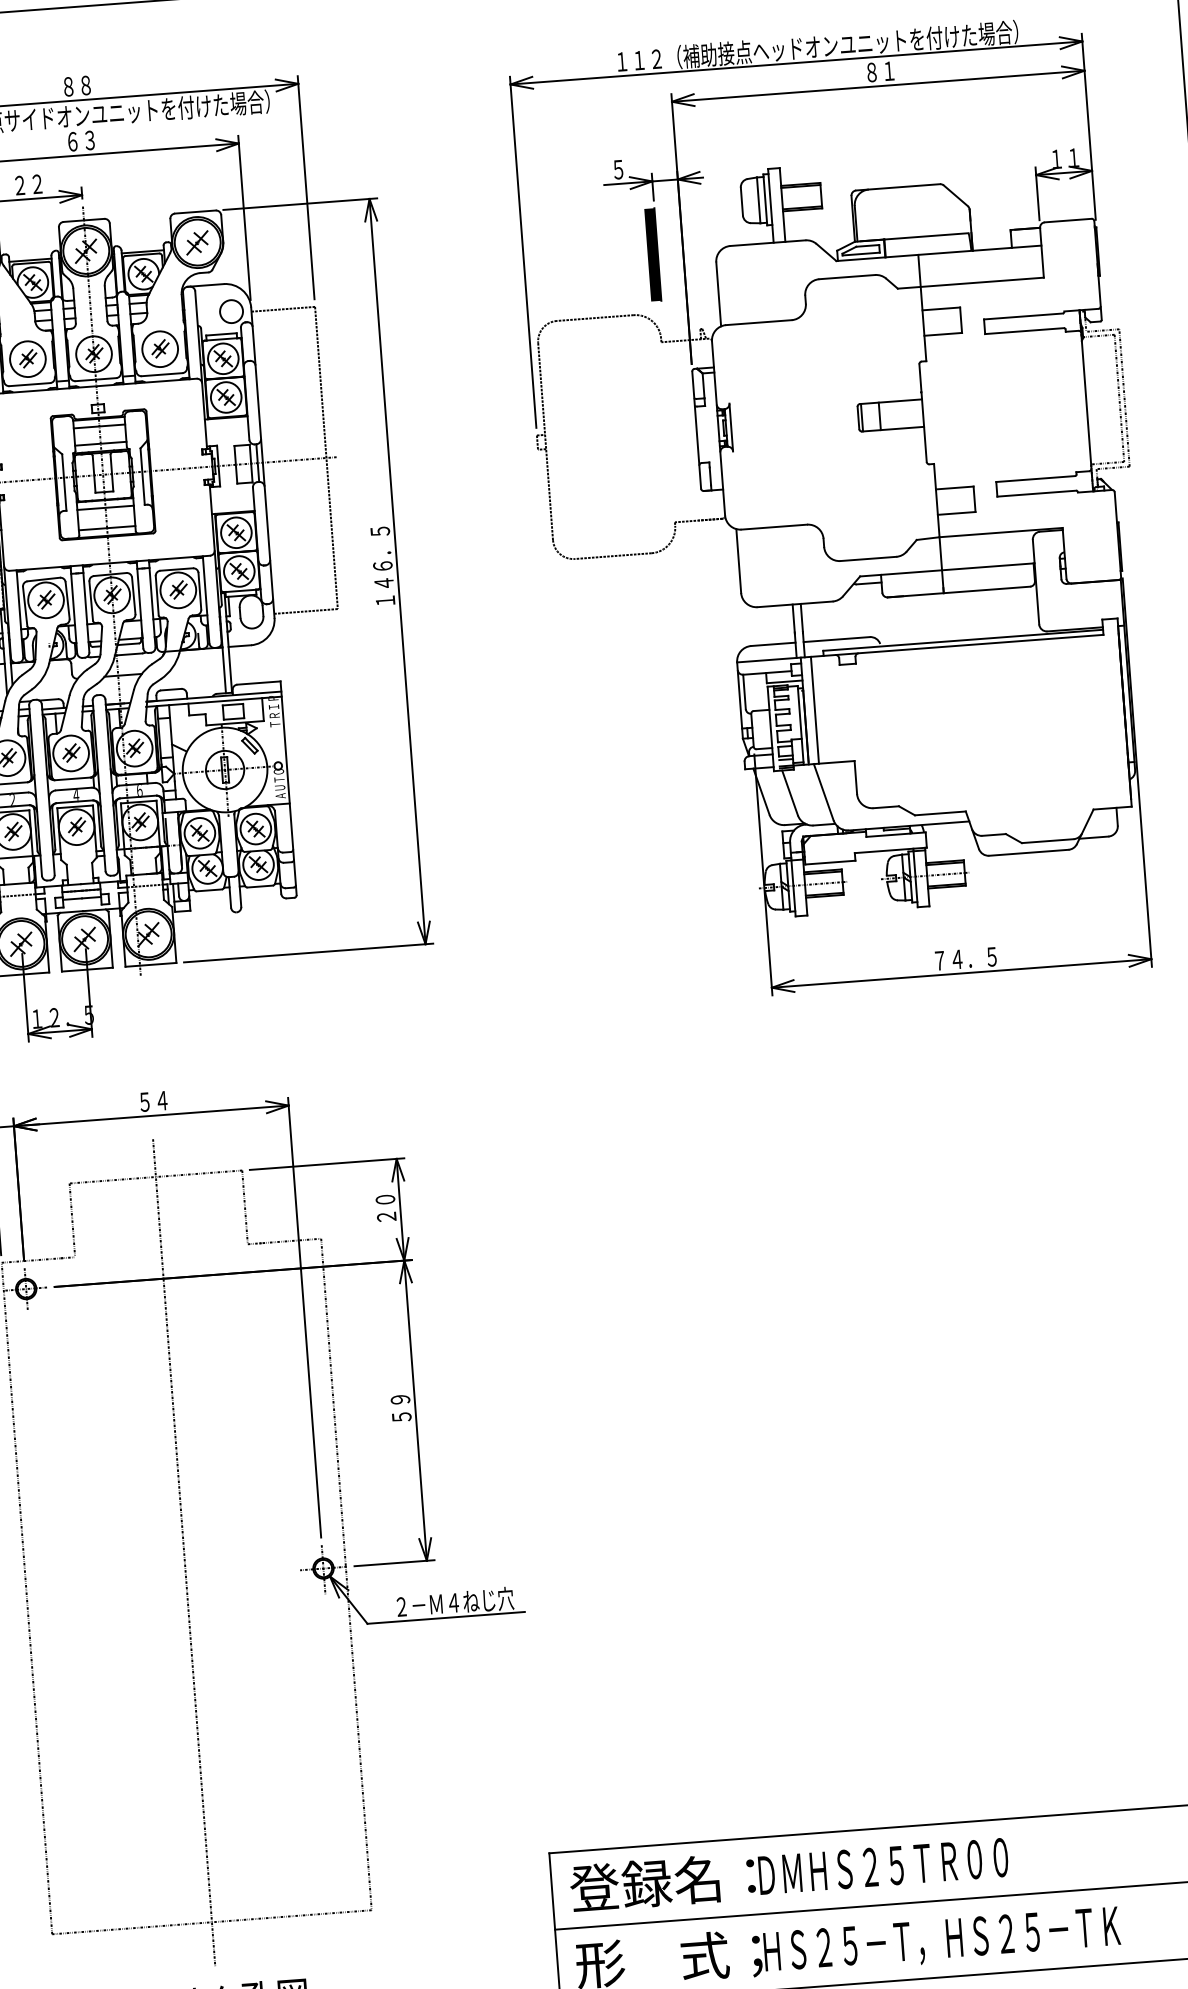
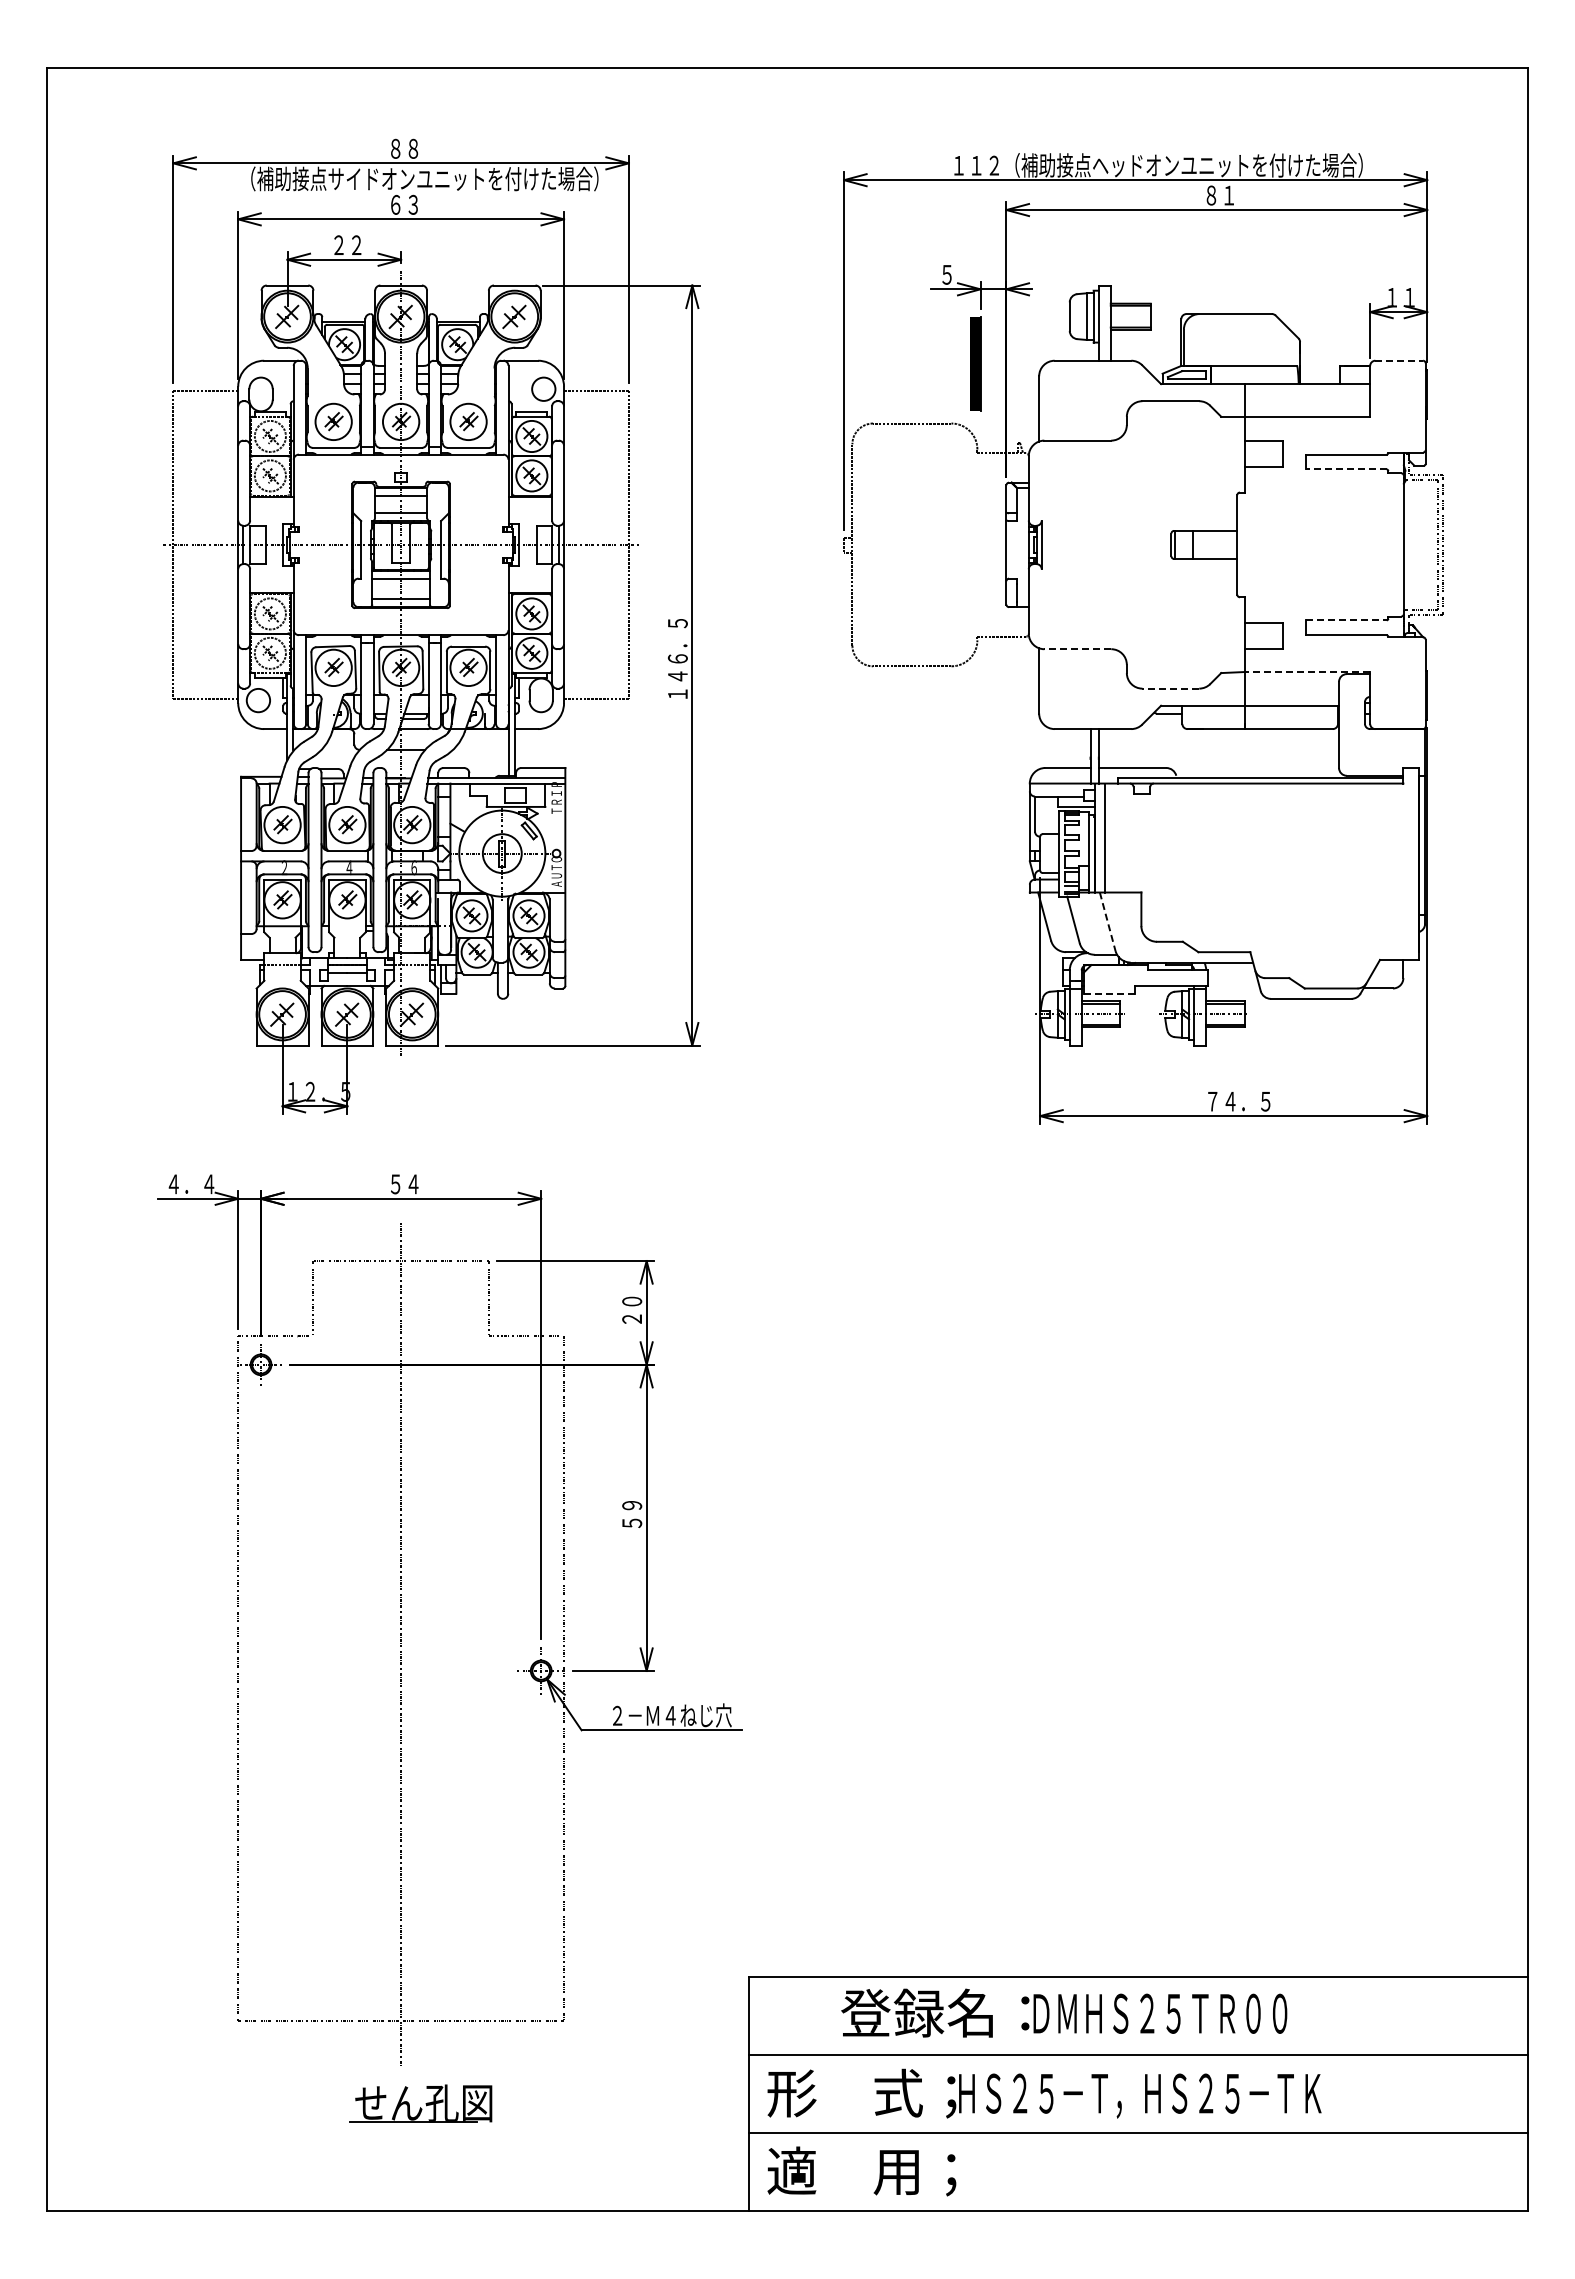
line: (1068, 220) -> (1399, 360), solid -> dashed
line: (1024, 331) -> (1346, 469), solid -> dashed
line: (1036, 479) -> (1347, 620), solid -> dashed
line: (774, 527) -> (1077, 649), solid -> dashed
line: (1001, 533) -> (1307, 672), solid -> dashed
line: (868, 558) -> (1170, 688), solid -> dashed
line: (823, 792) -> (1107, 922), solid -> dashed
line: (830, 862) -> (1109, 993), solid -> dashed
text: (789, 1872) -> (1064, 2012), moved

